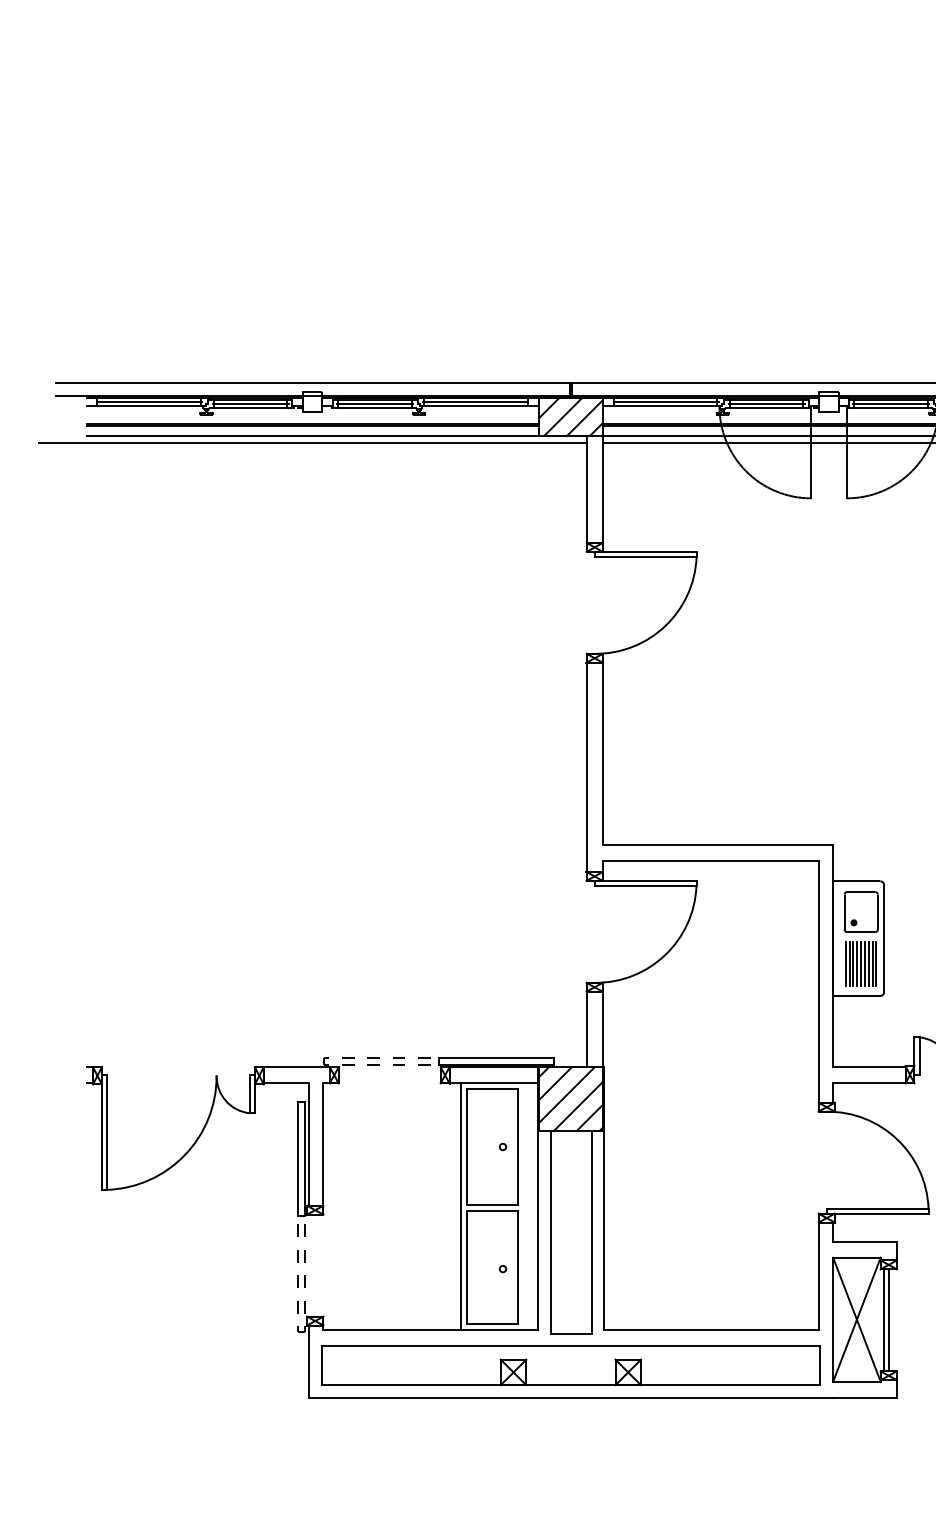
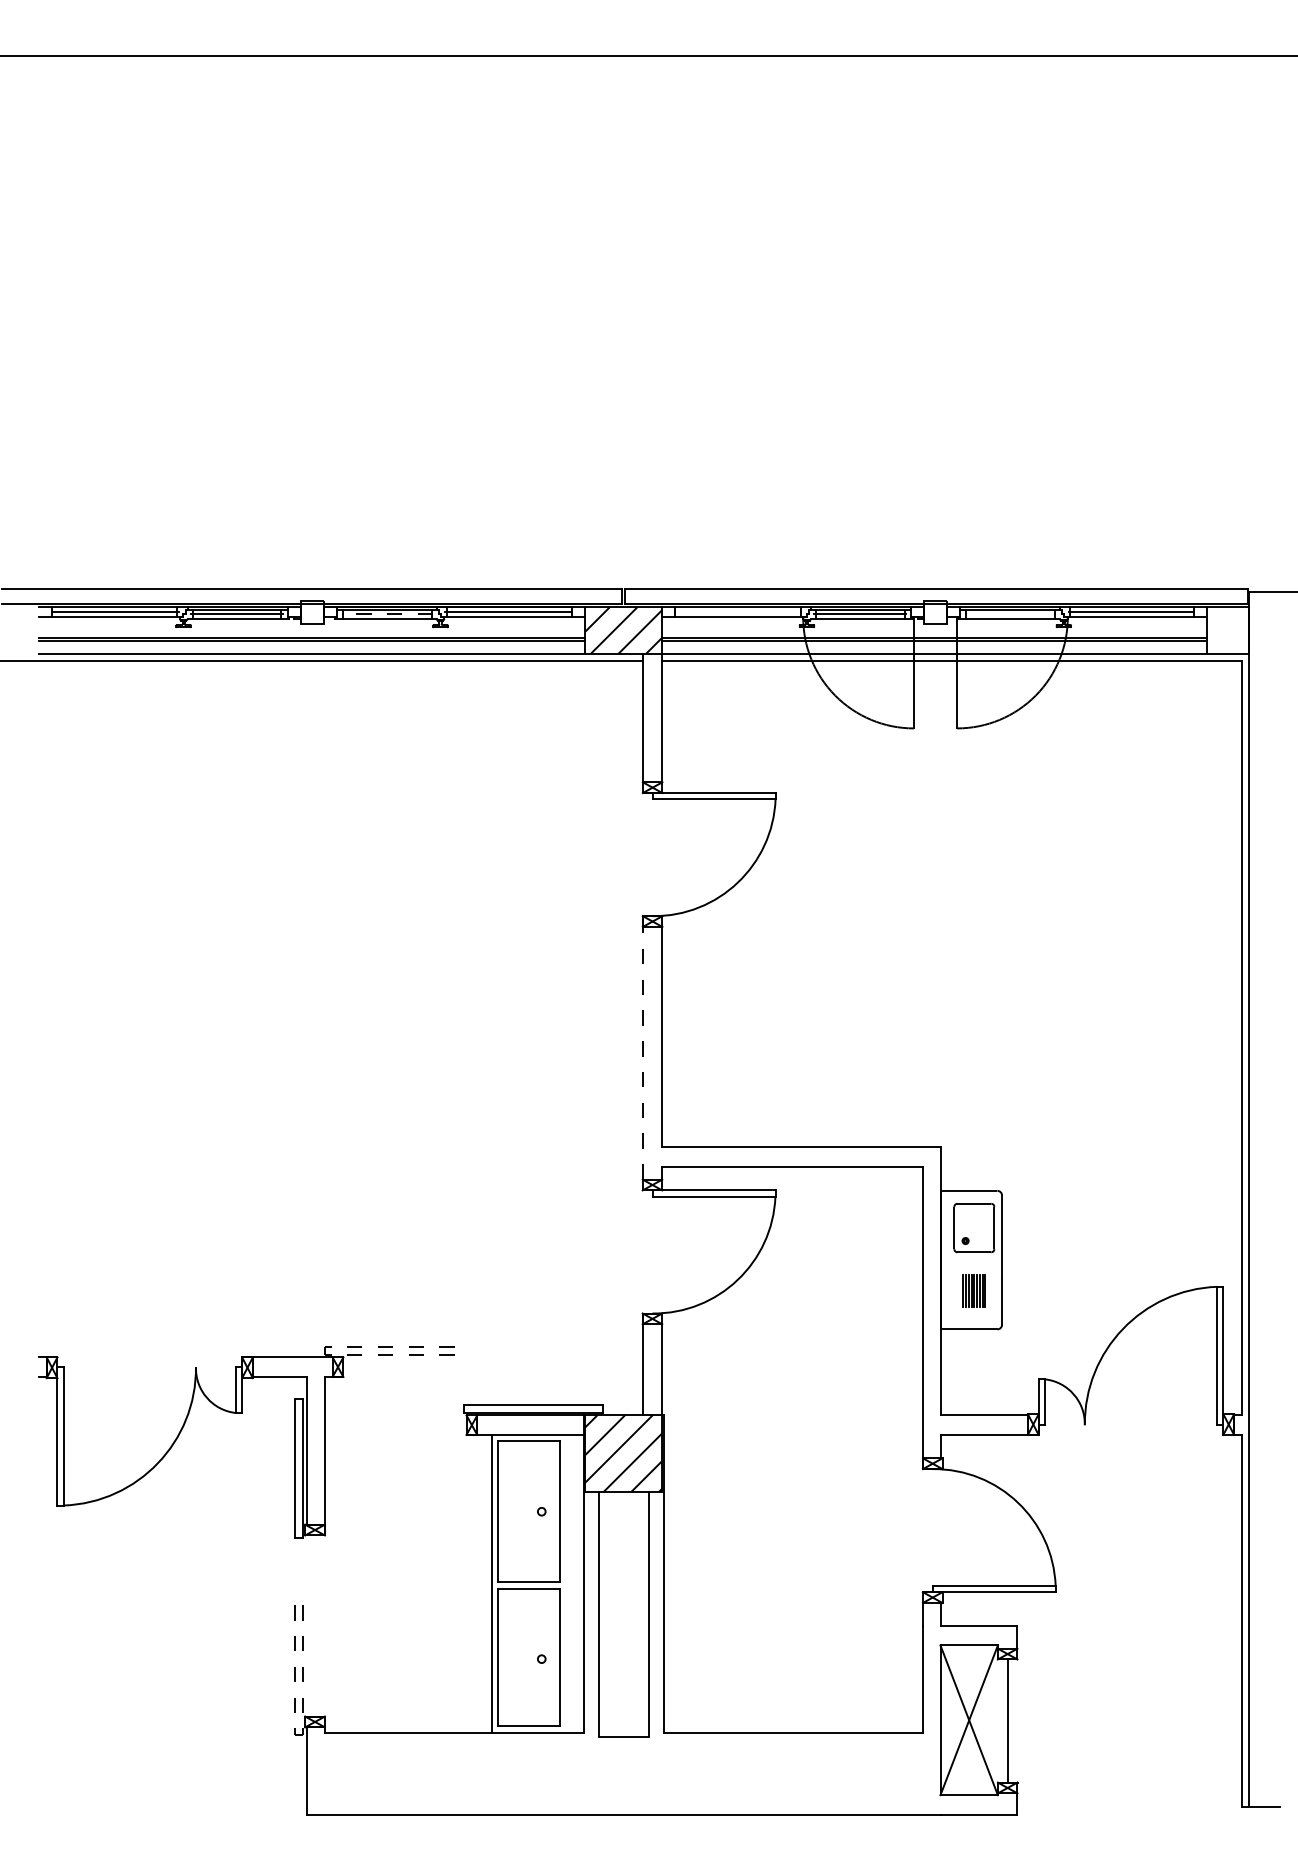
line: (665, 402) -> (738, 612), removed
line: (375, 403) -> (387, 614), solid -> dashed
line: (891, 403) -> (1010, 614), removed
line: (586, 766) -> (642, 1052), solid -> dashed
part: (861, 963) -> (974, 1290), size x0.6
part: (255, 1113) -> (242, 1413), moved
line: (884, 1319) -> (1002, 1720), removed
part: (570, 1365) -> (623, 1775), removed

